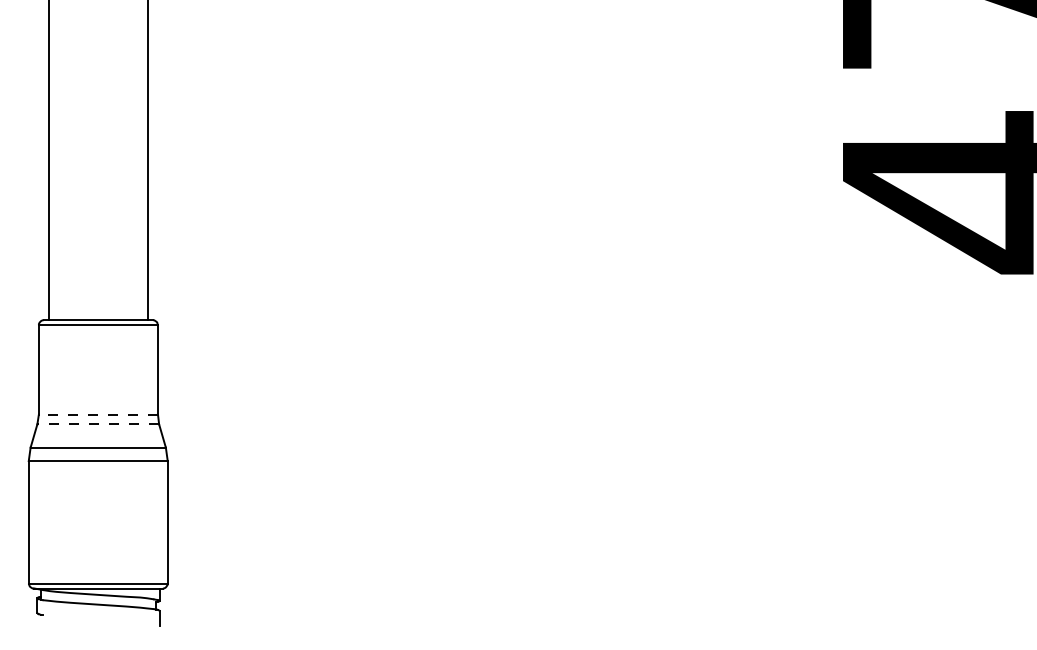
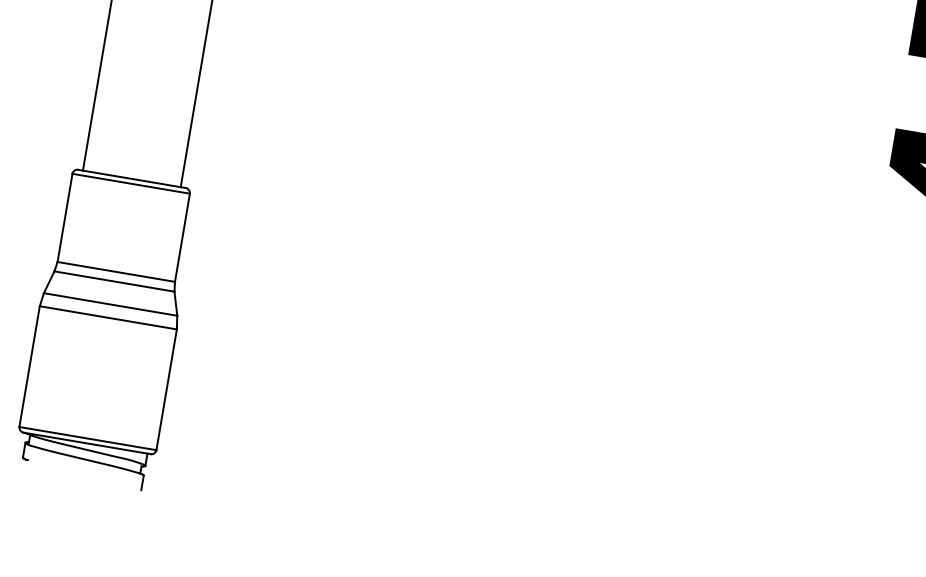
line: (98, 414) -> (116, 271), dashed -> solid
line: (98, 424) -> (114, 281), dashed -> solid

